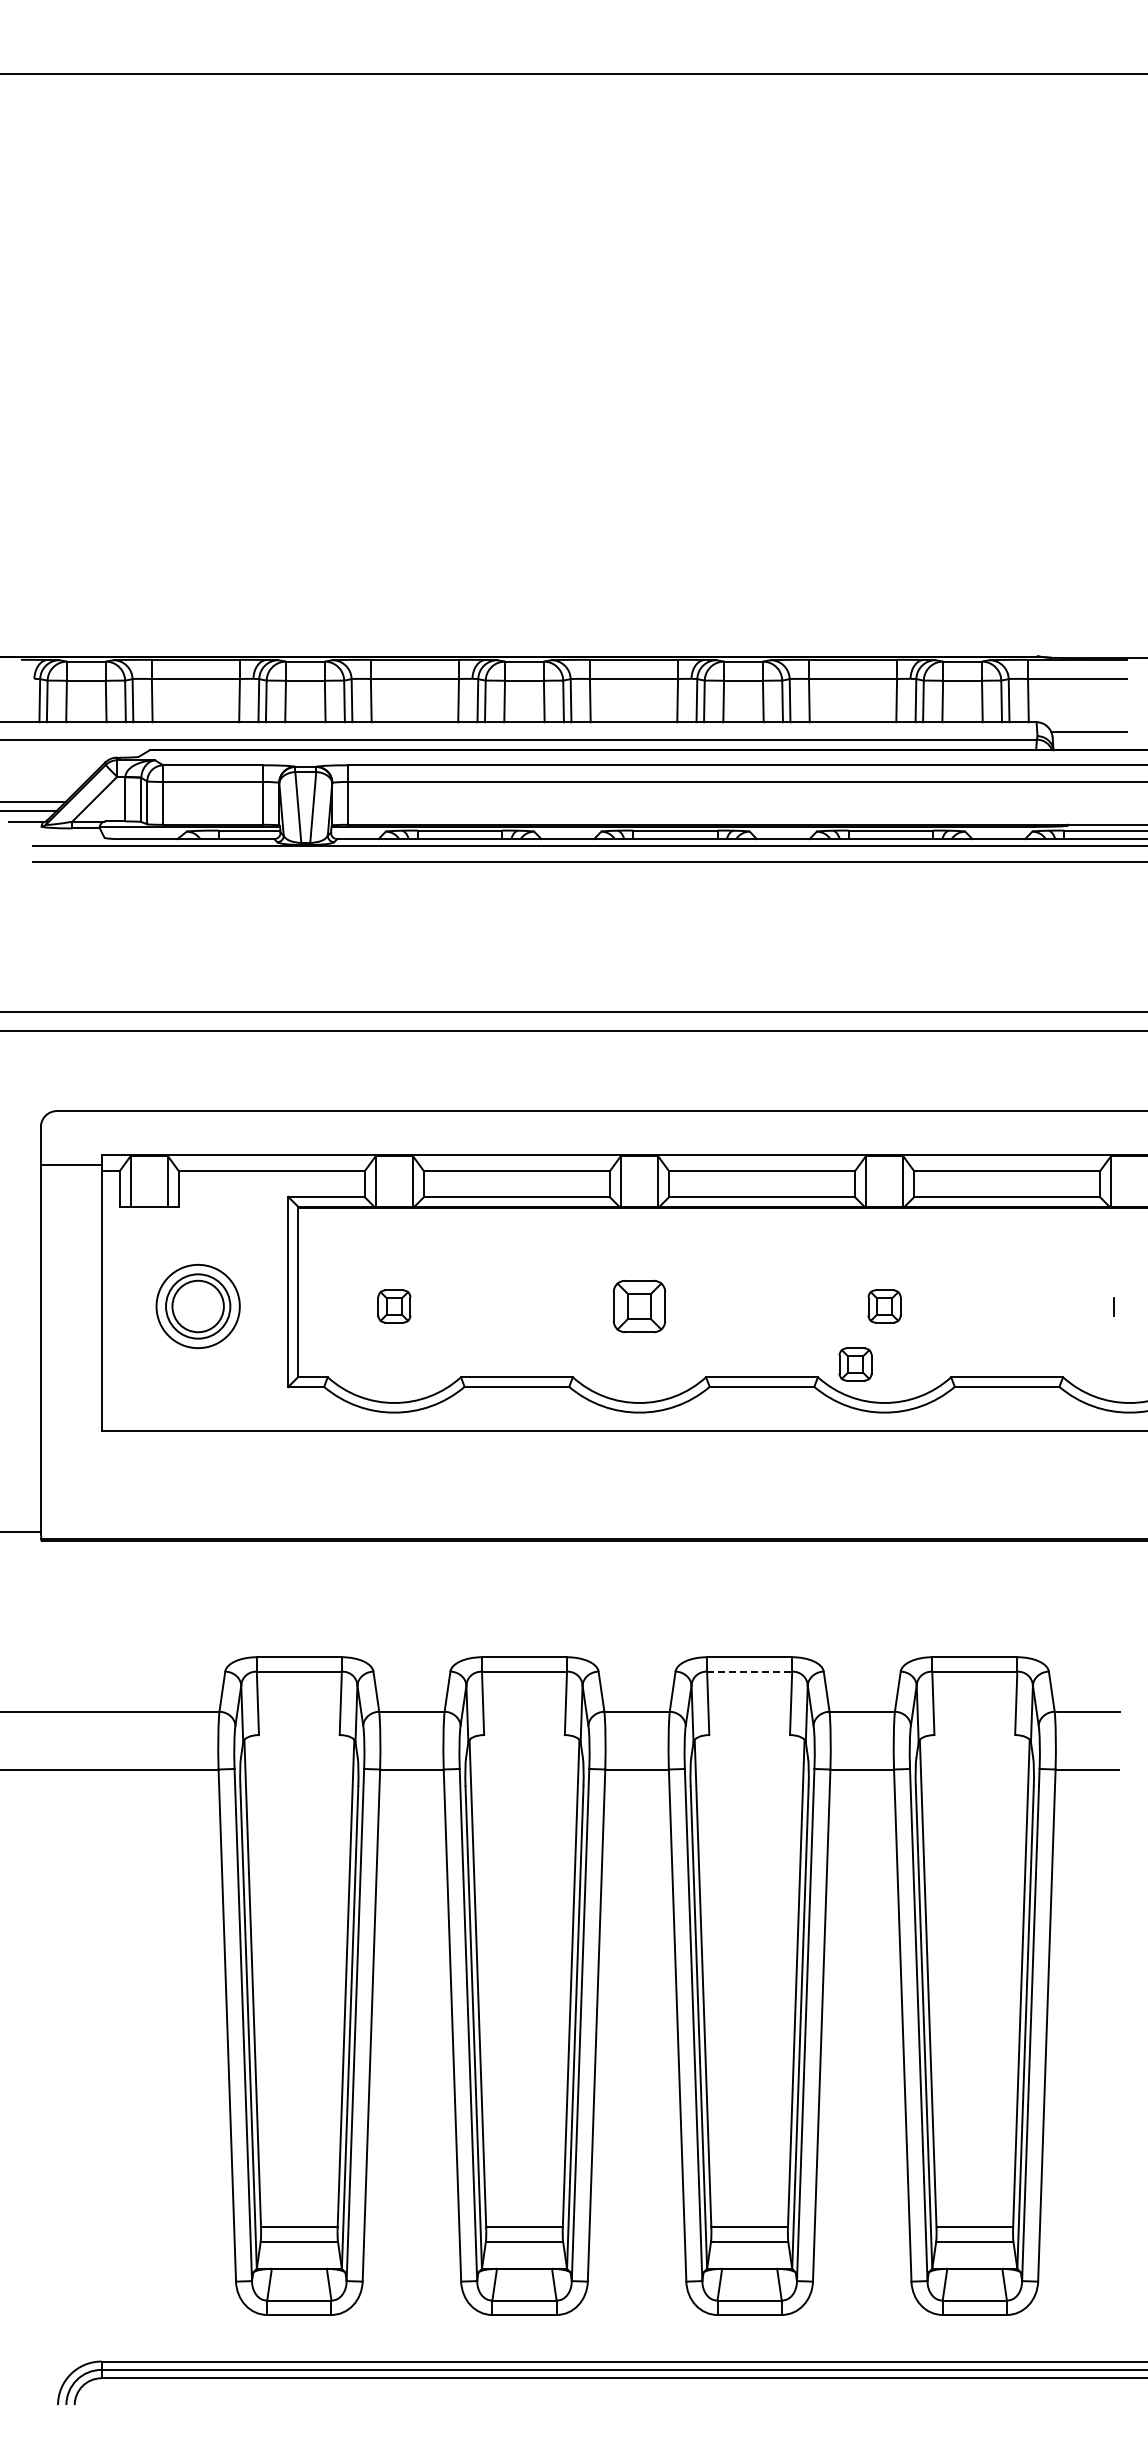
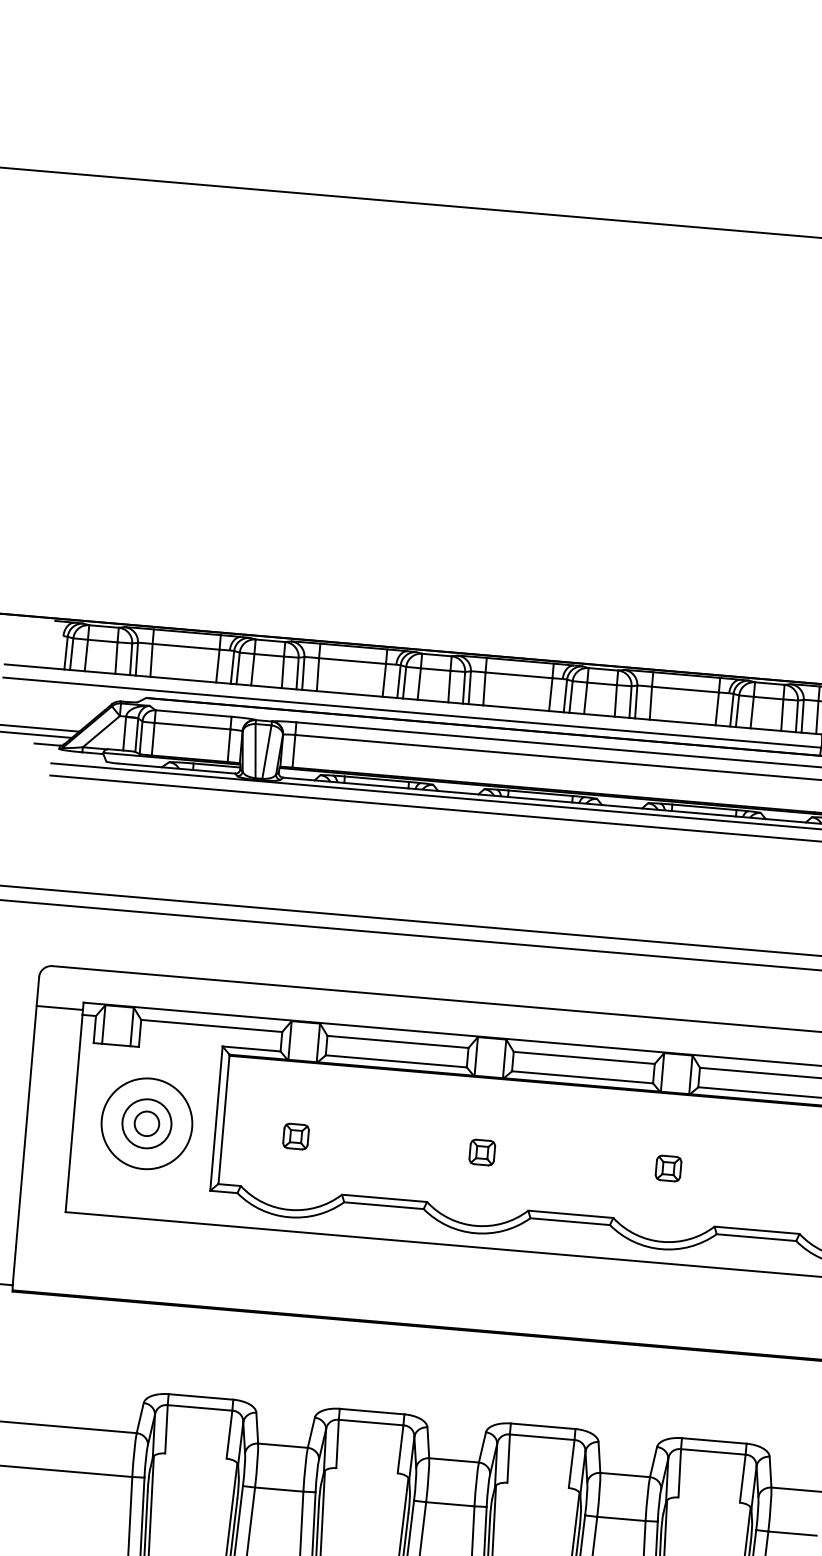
circle: (197, 1306) -> (146, 1123), size x1.43
circle: (198, 1306) -> (147, 1123), size x0.62
part: (639, 1306) -> (482, 1152), size x0.62
part: (855, 1364) -> (642, 1210), removed
line: (749, 1671) -> (542, 1437), dashed -> solid

